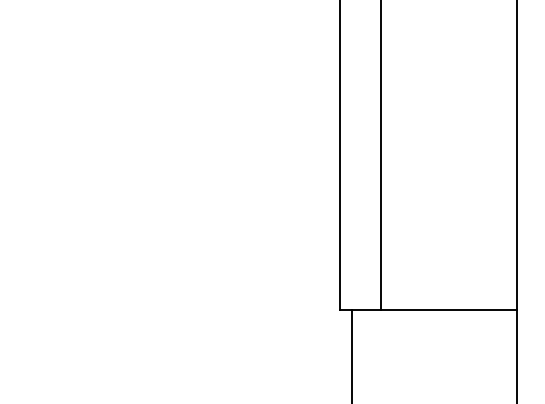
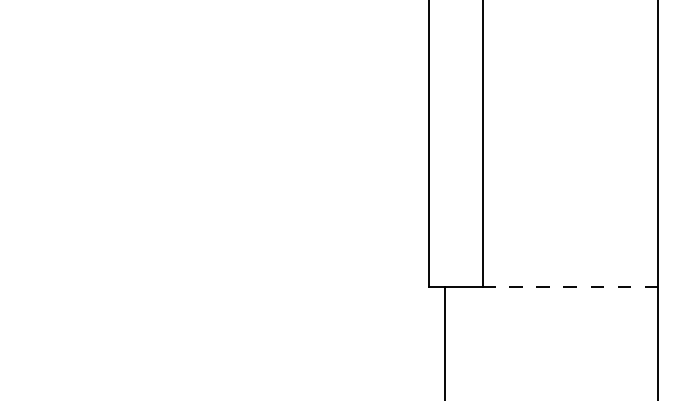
line: (448, 310) -> (569, 287), solid -> dashed

